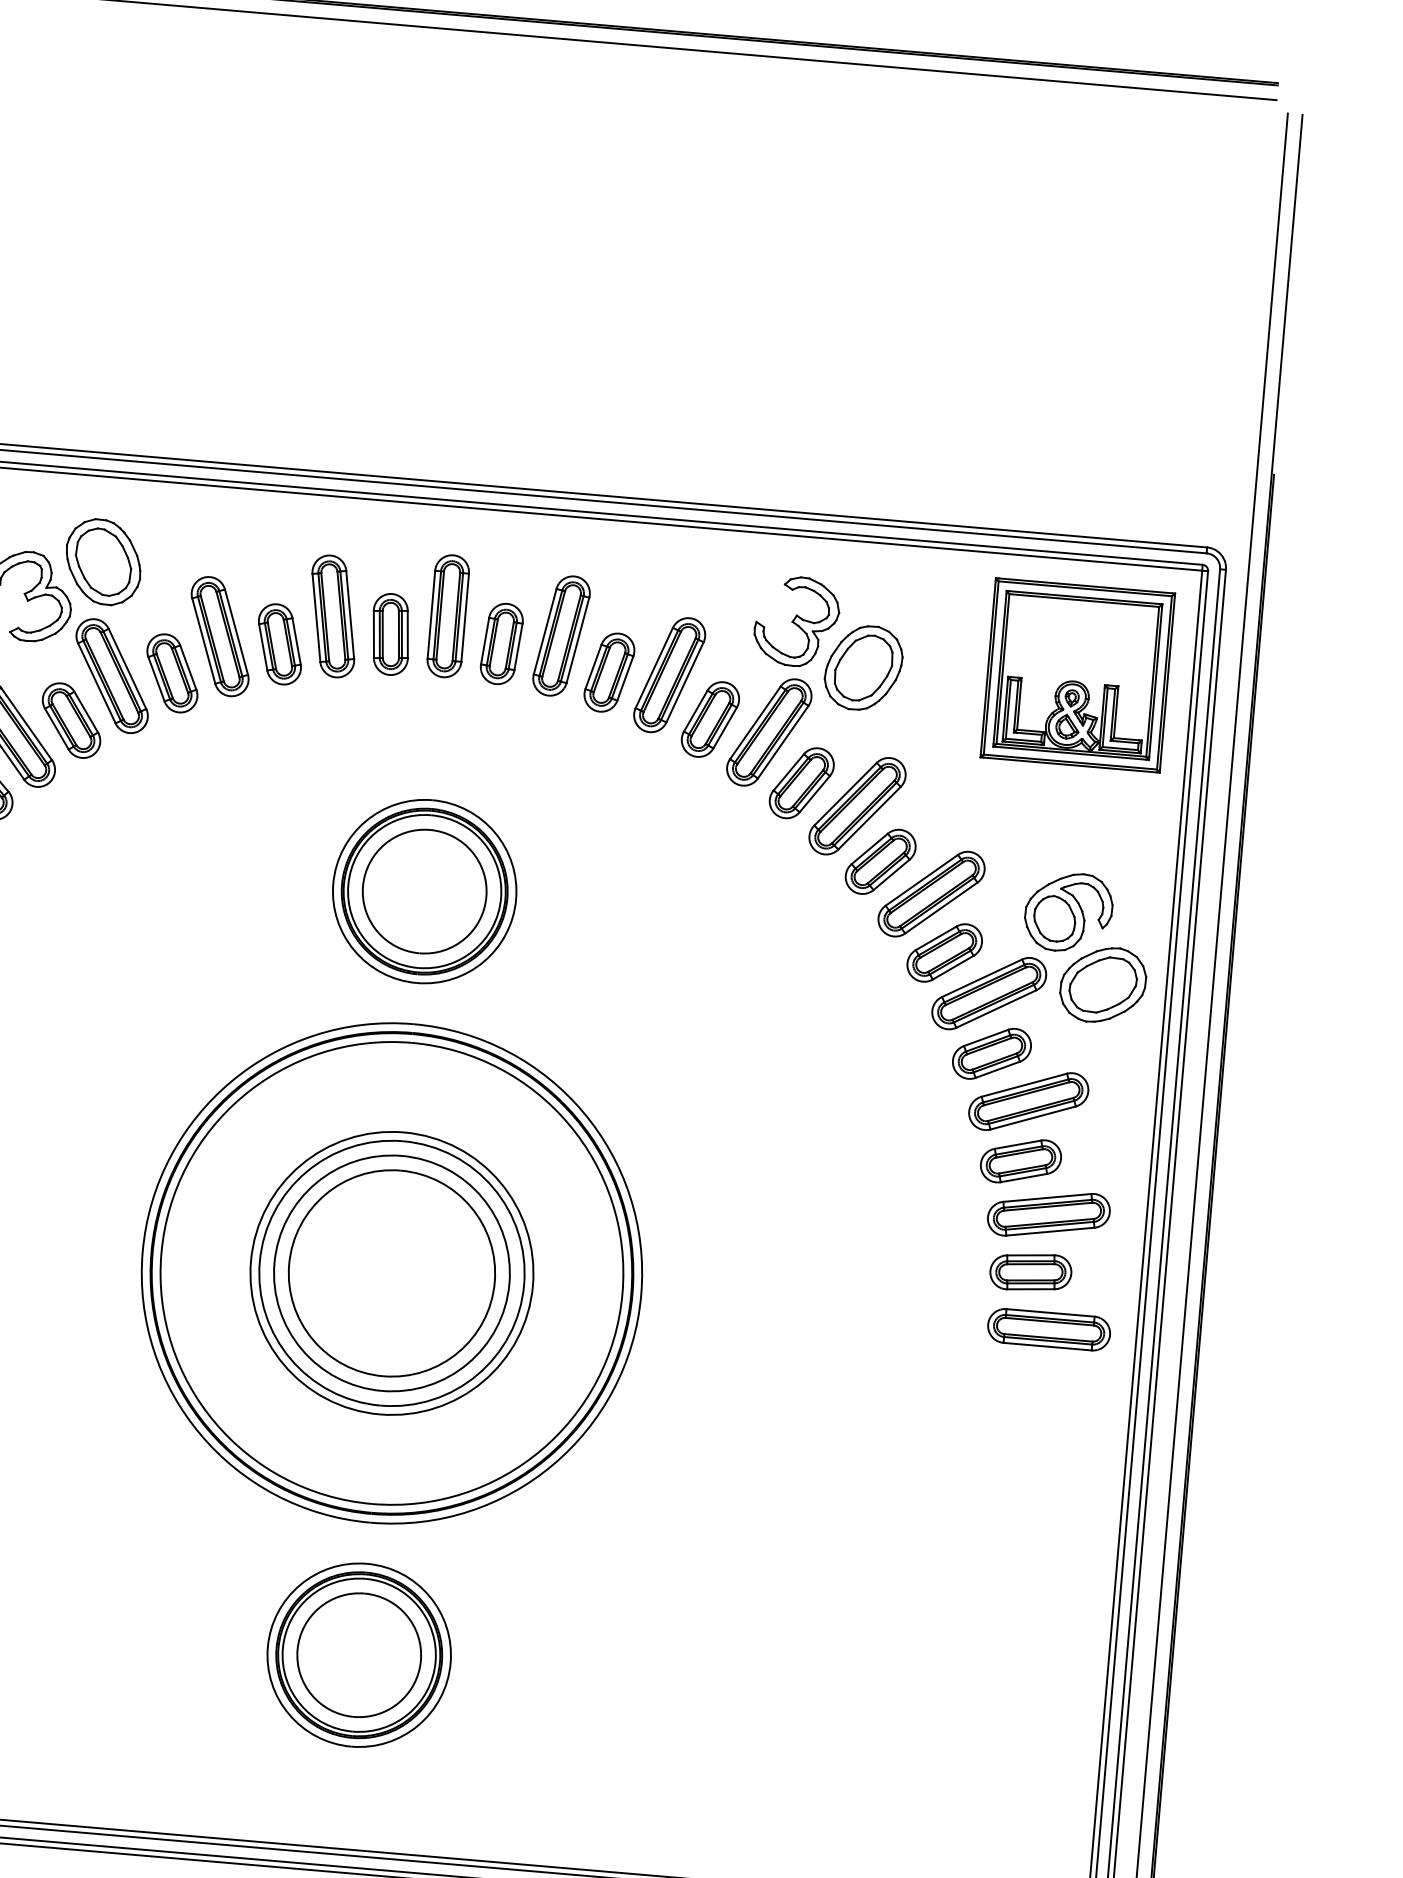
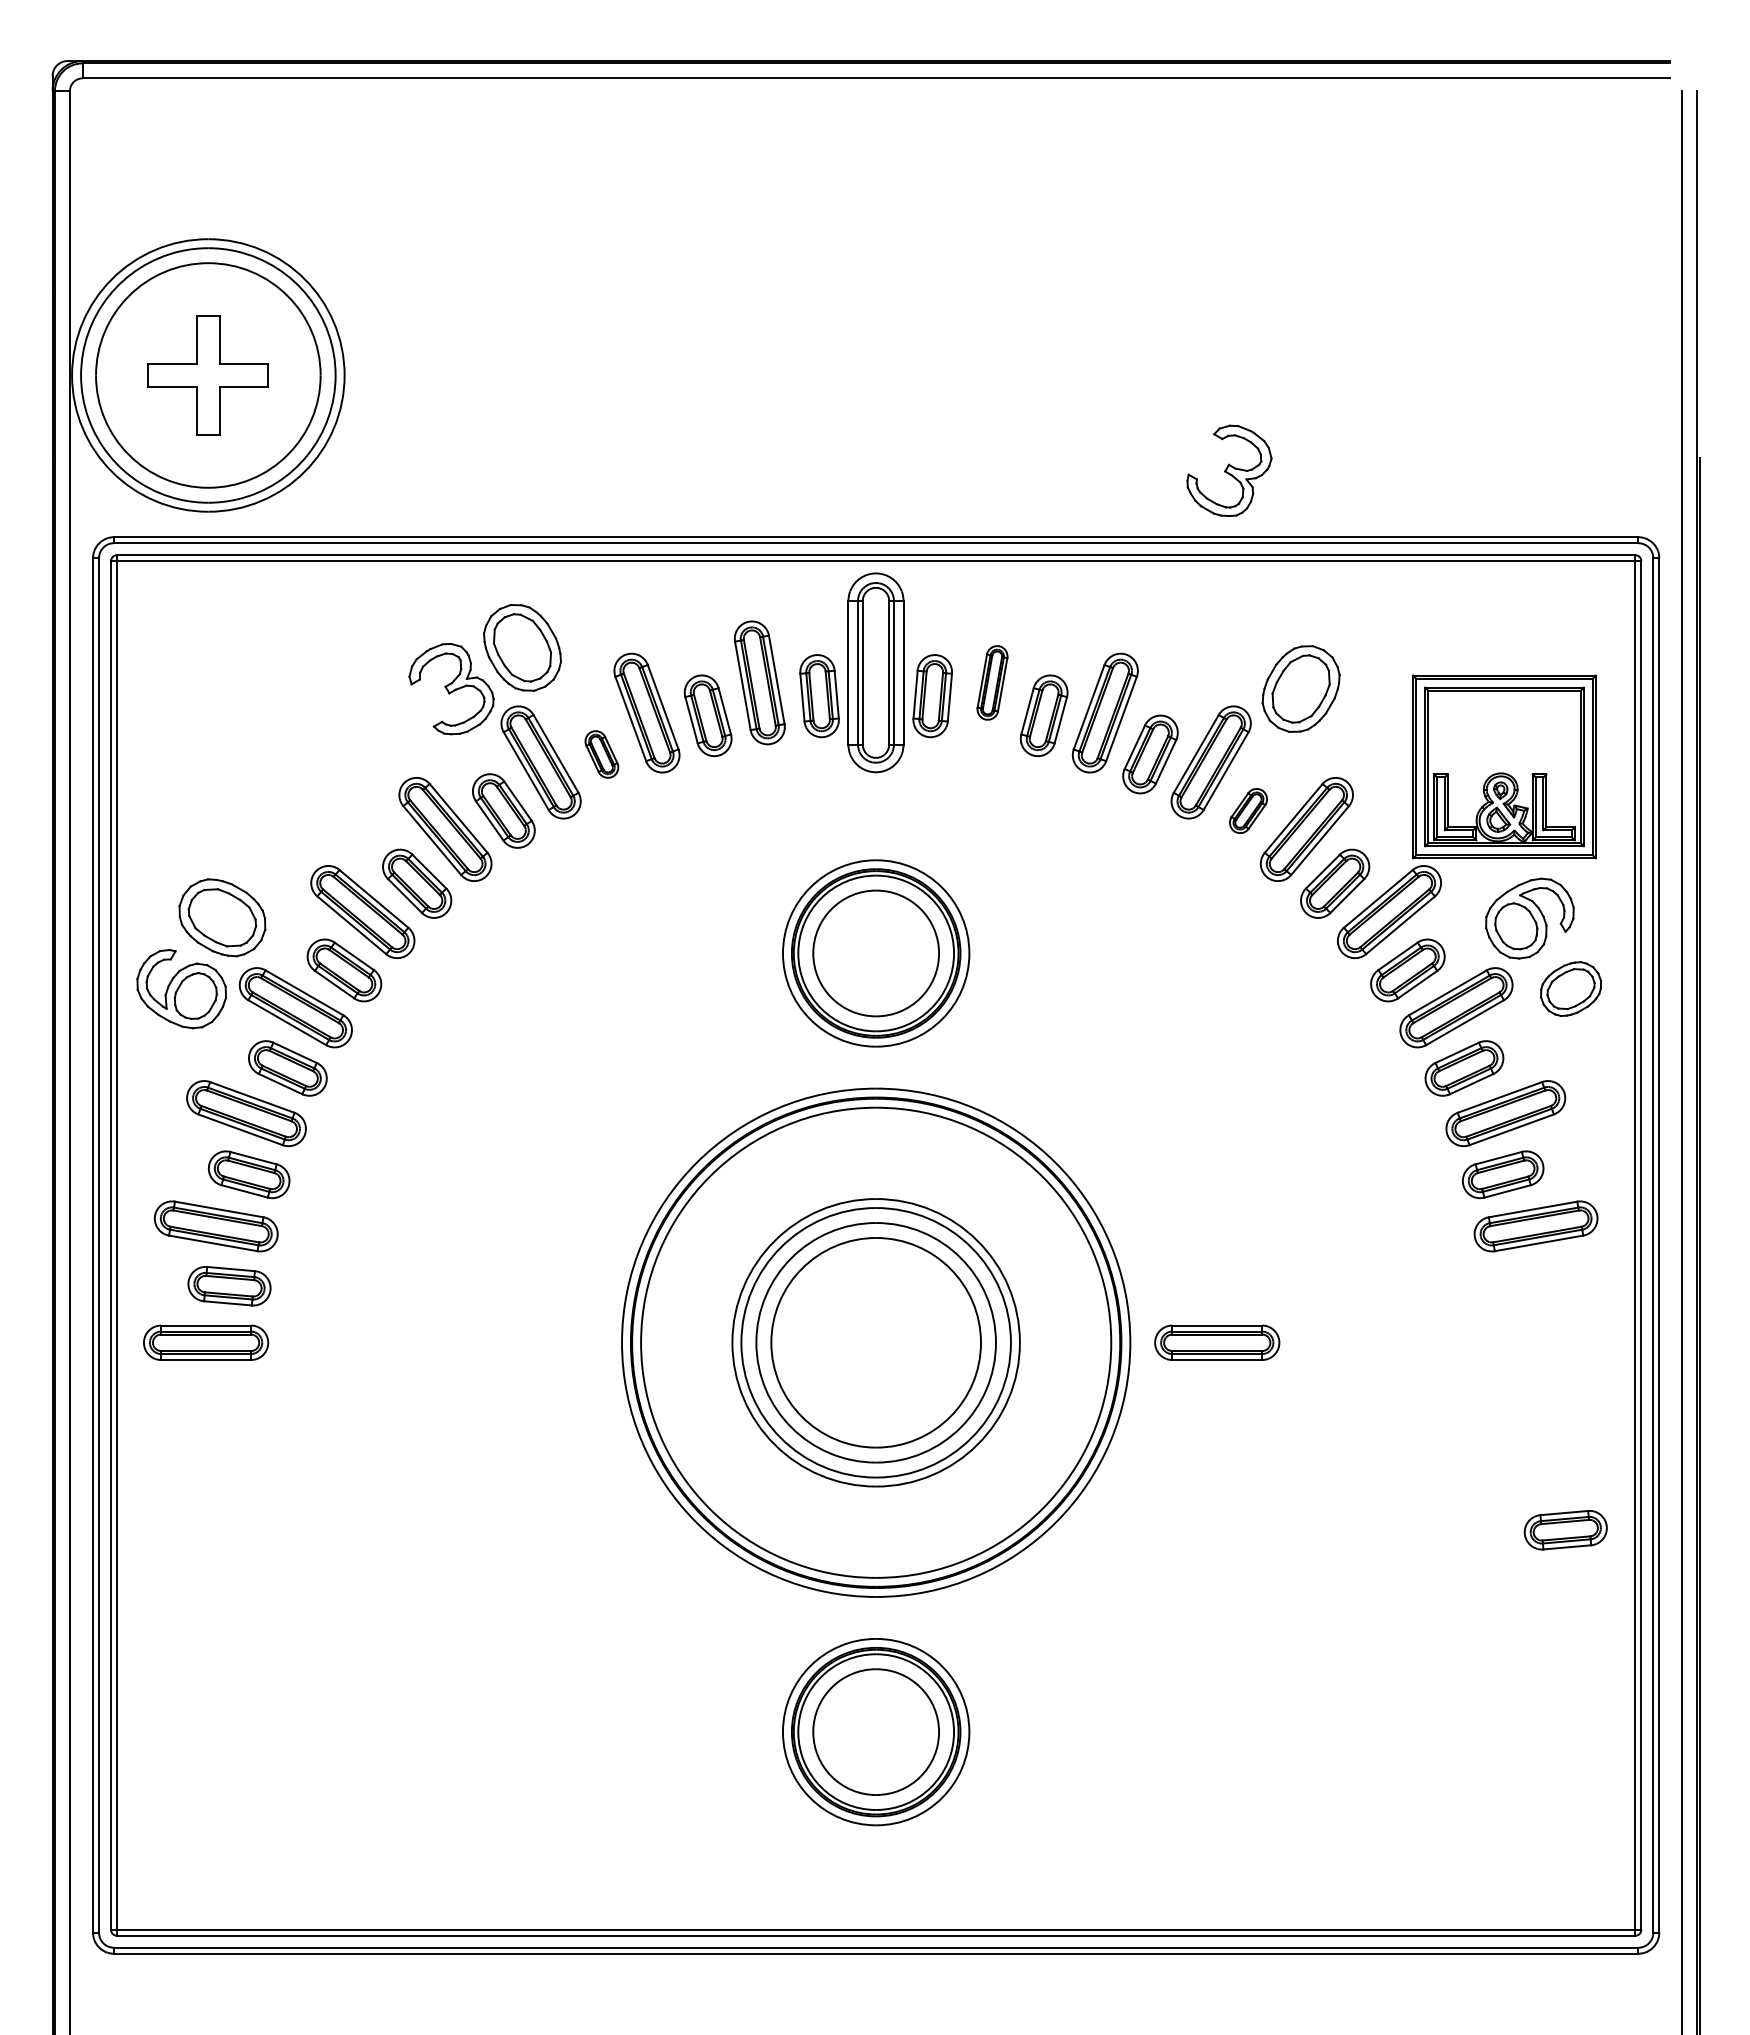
part: (448, 616) -> (876, 672), size x1.6
part: (796, 621) -> (1229, 470), moved
part: (561, 635) -> (992, 682), size x0.6
part: (172, 673) -> (601, 754), size x0.6
part: (1077, 674) -> (1504, 766), moved
part: (801, 782) -> (1248, 810), size x0.6
part: (1102, 984) -> (1570, 988), size x0.7
part: (1030, 1272) -> (1565, 1530), moved
part: (1049, 1329) -> (1217, 1342), moved

